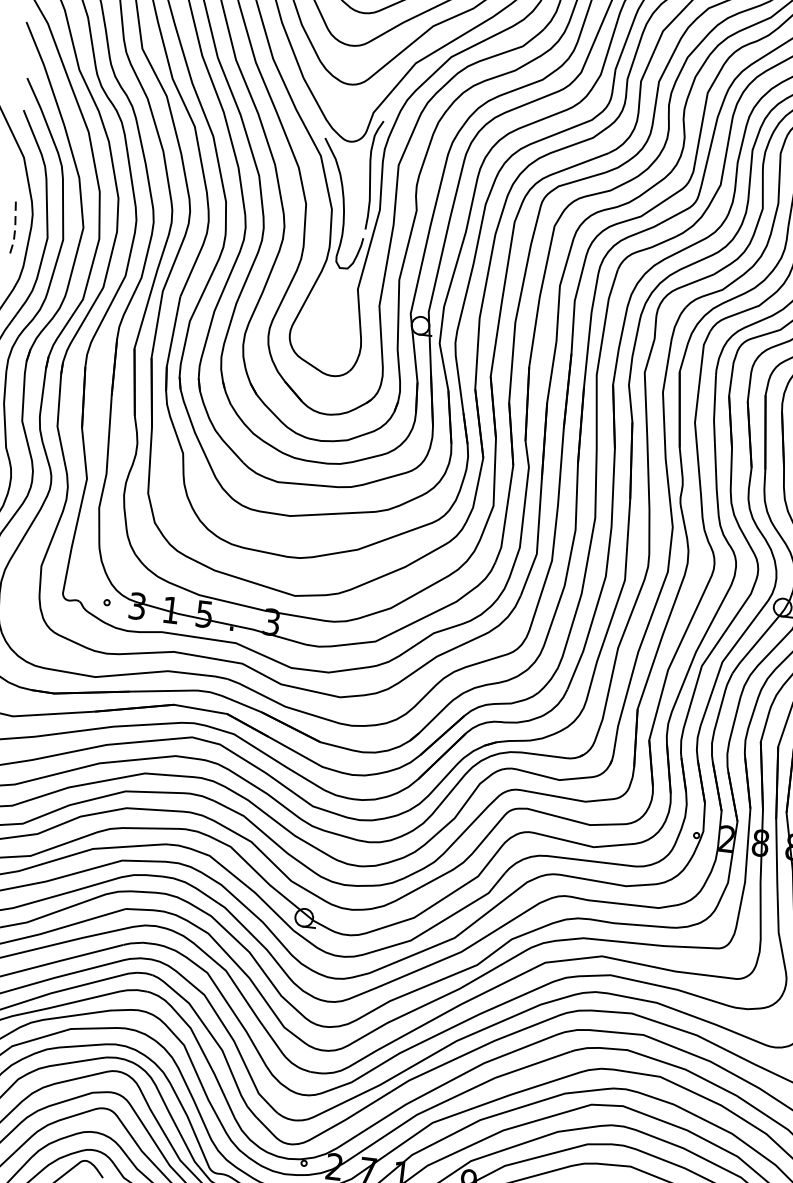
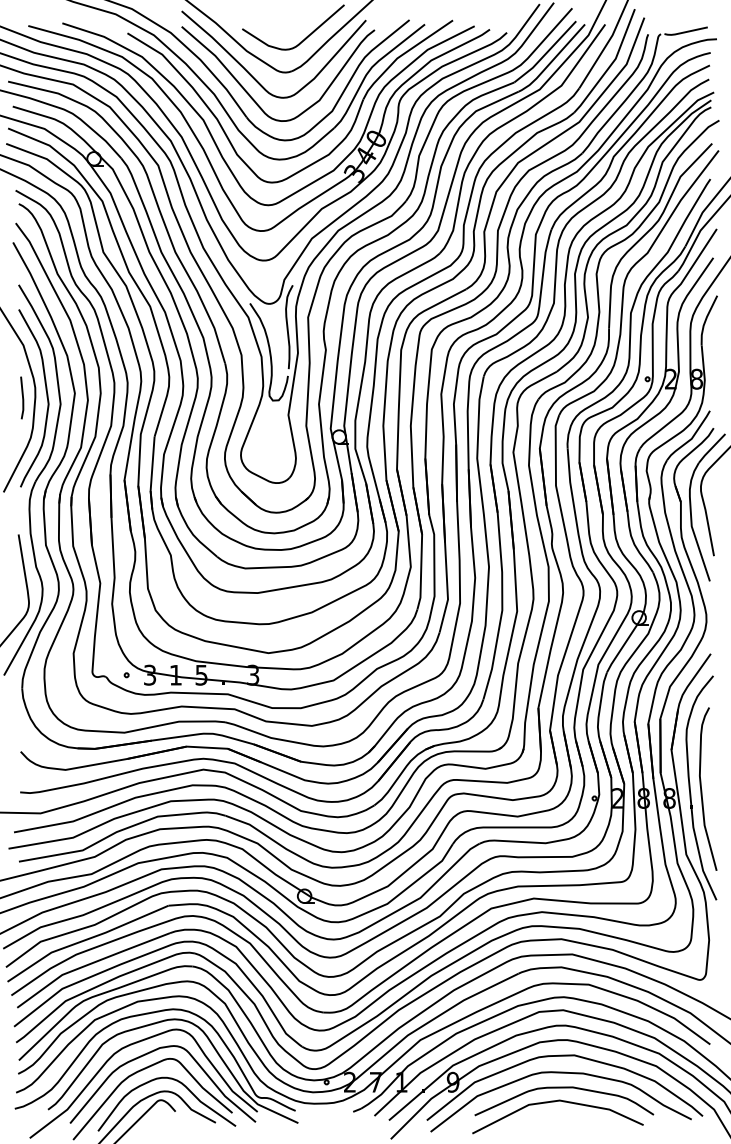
line: (15, 226) -> (23, 398), dashed -> solid

